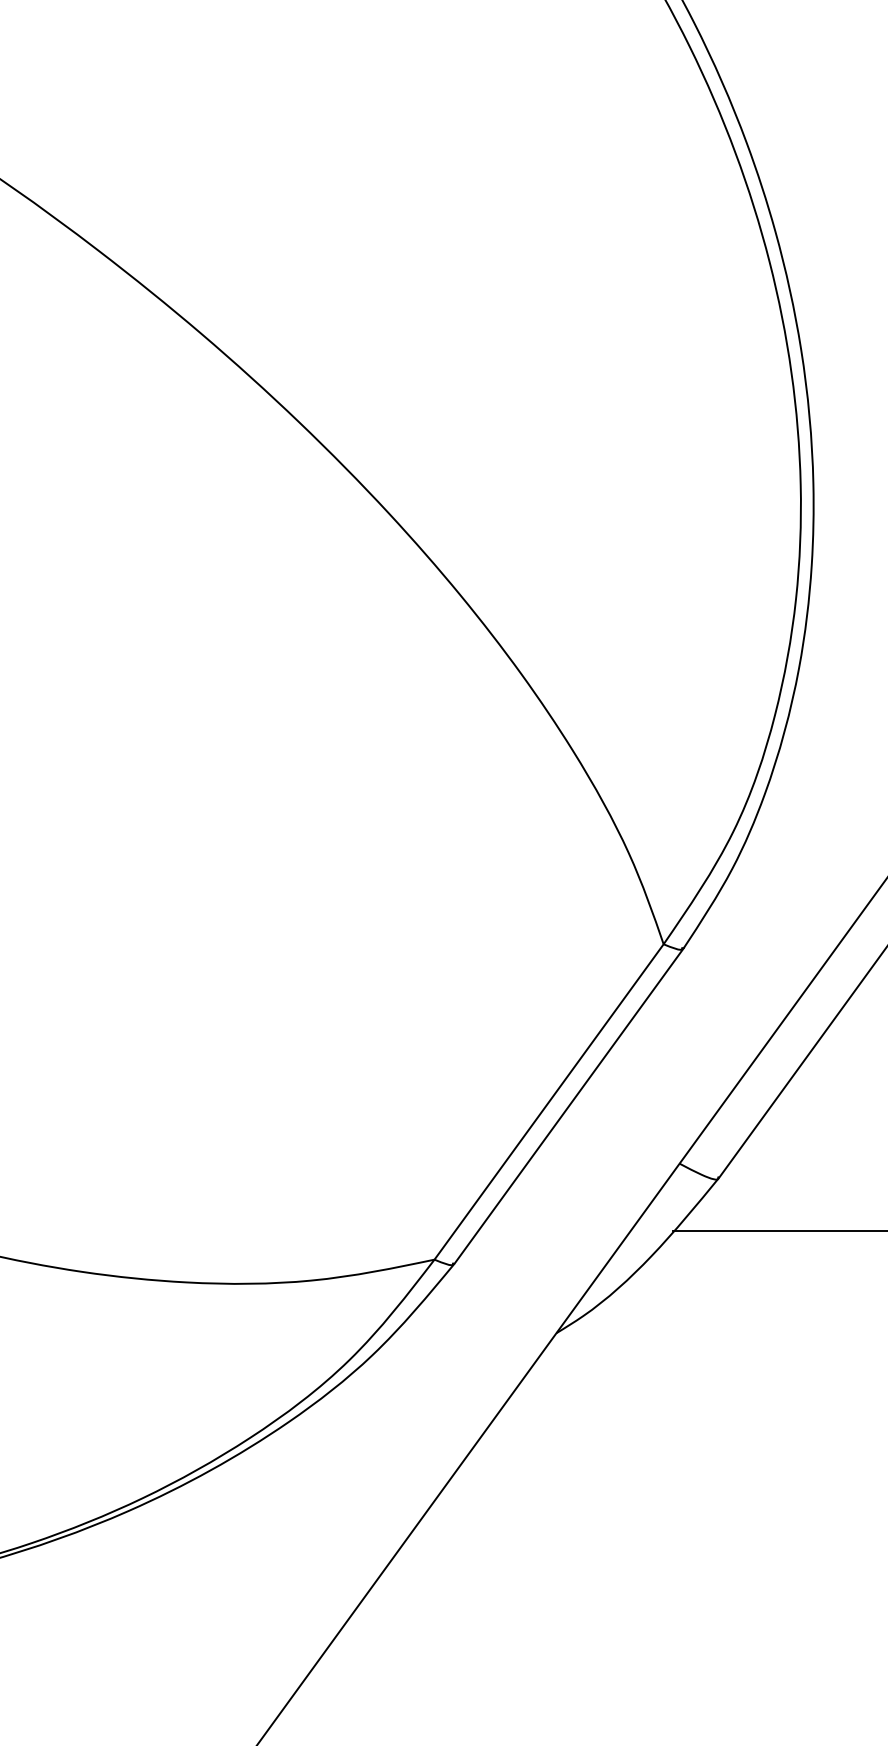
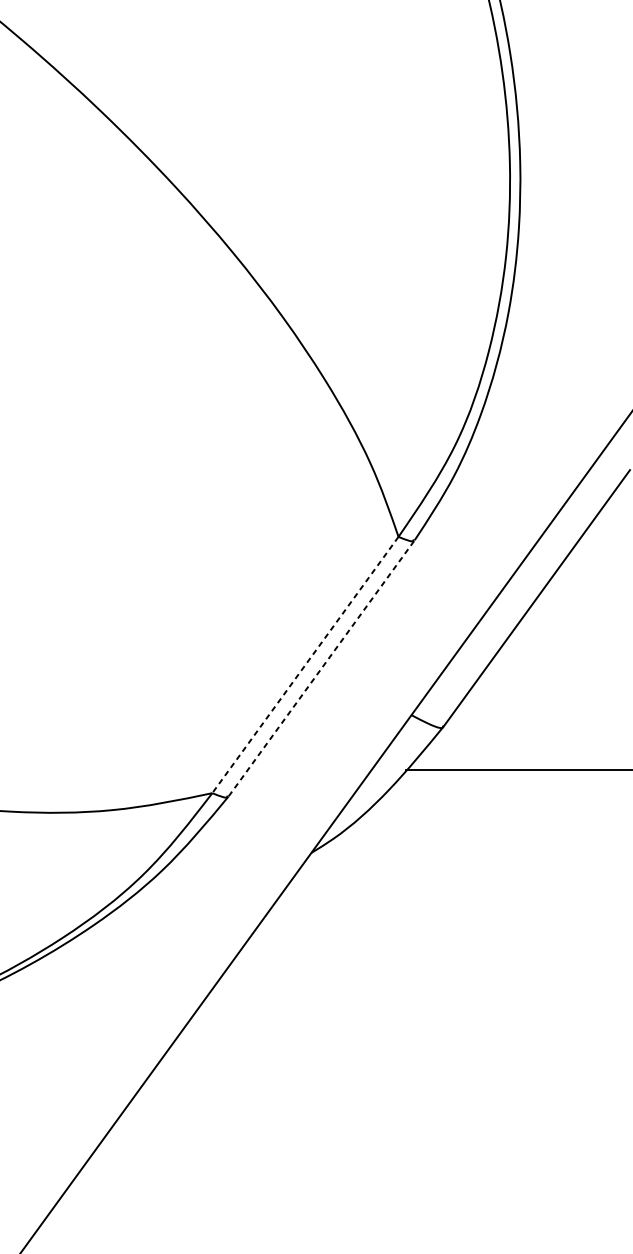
line: (549, 1101) -> (305, 664), solid -> dashed
line: (569, 1105) -> (322, 667), solid -> dashed

